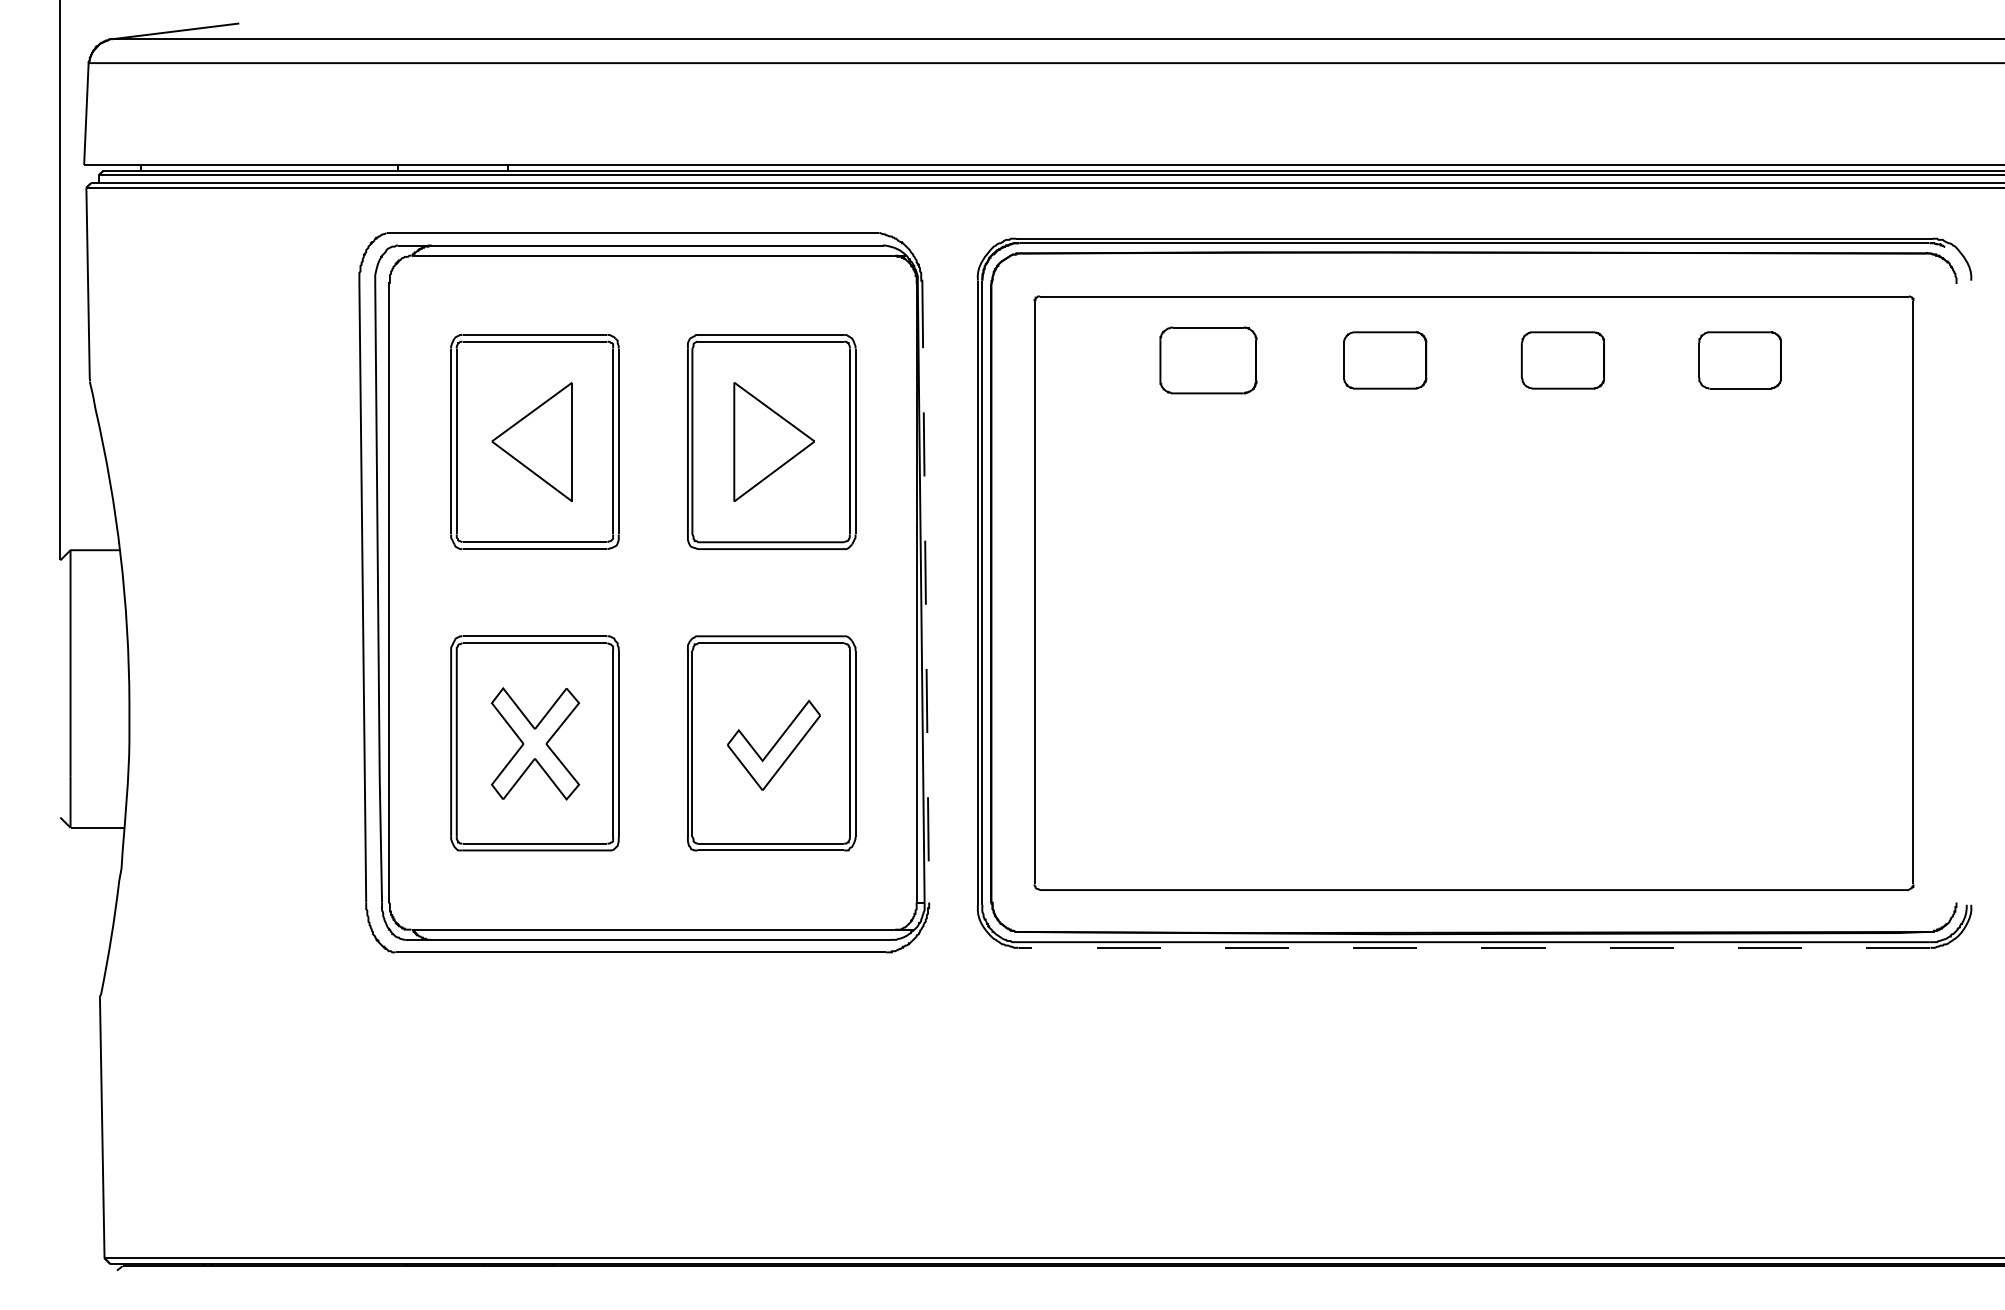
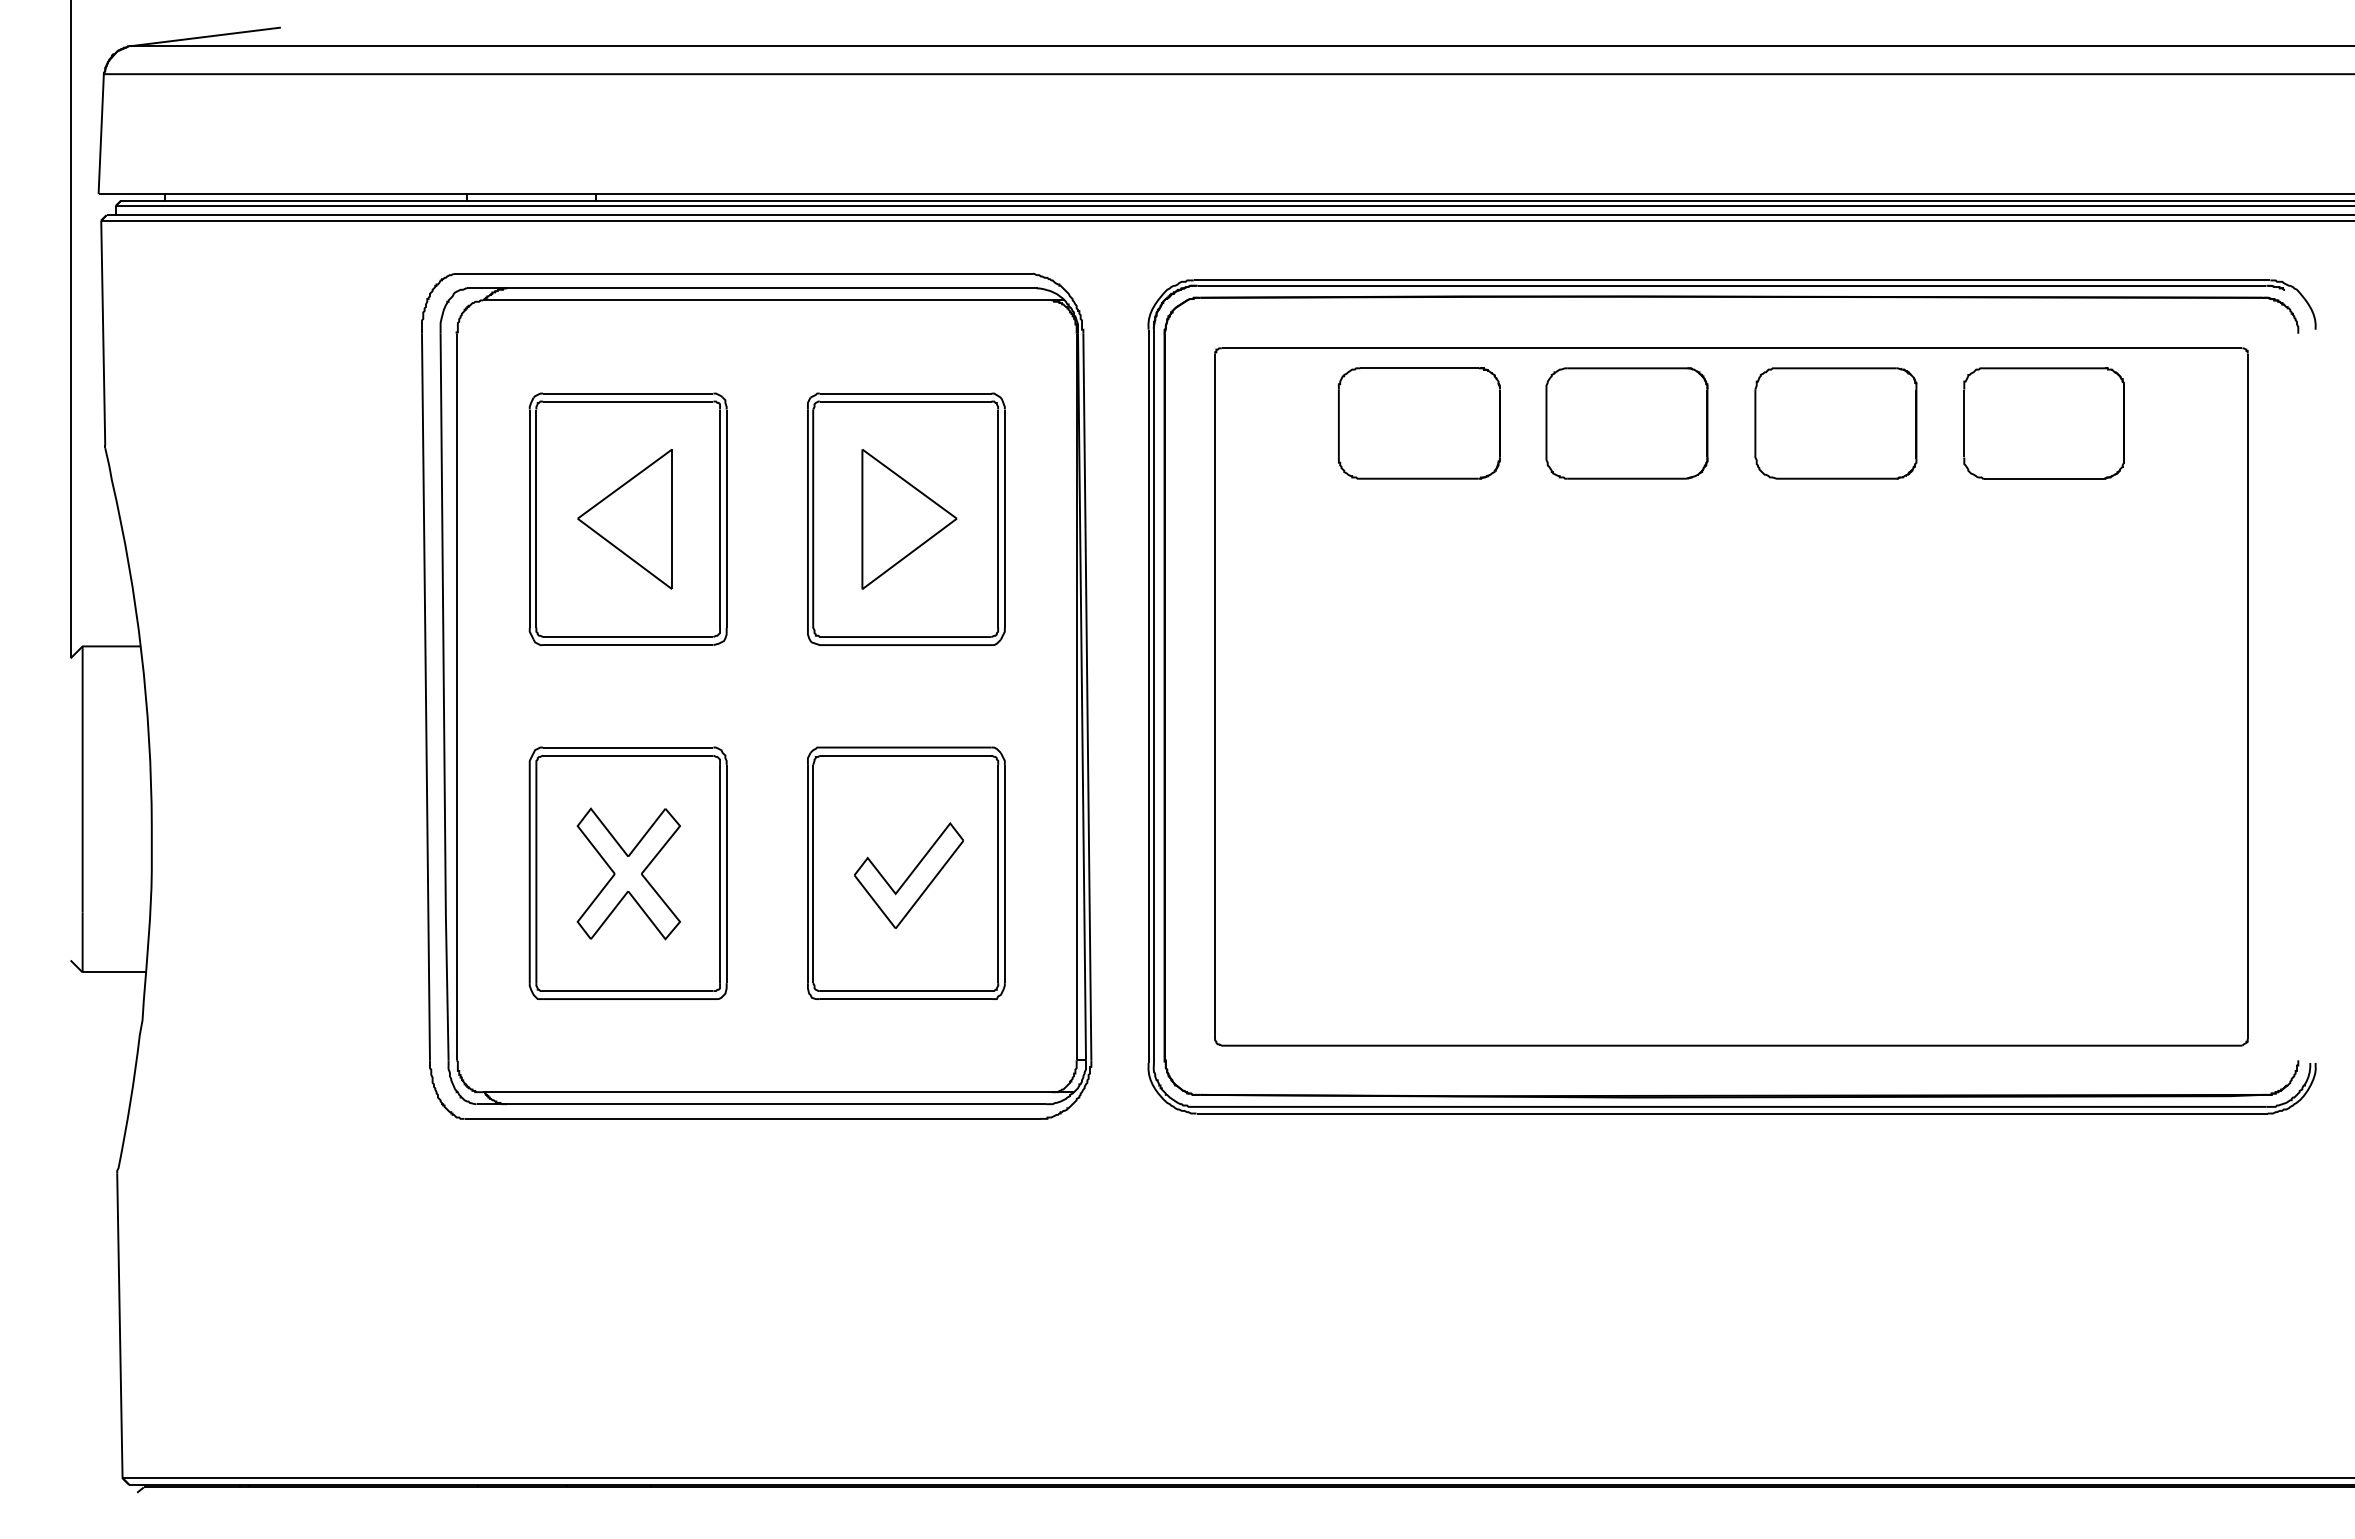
part: (1208, 360) -> (1419, 423), size x1.43
part: (1384, 360) -> (1626, 423), size x1.67
part: (1562, 360) -> (1835, 423), size x1.67
part: (1739, 360) -> (2043, 423), size x1.67
line: (925, 593) -> (1087, 697), dashed -> solid
line: (1474, 947) -> (1732, 1113), dashed -> solid

